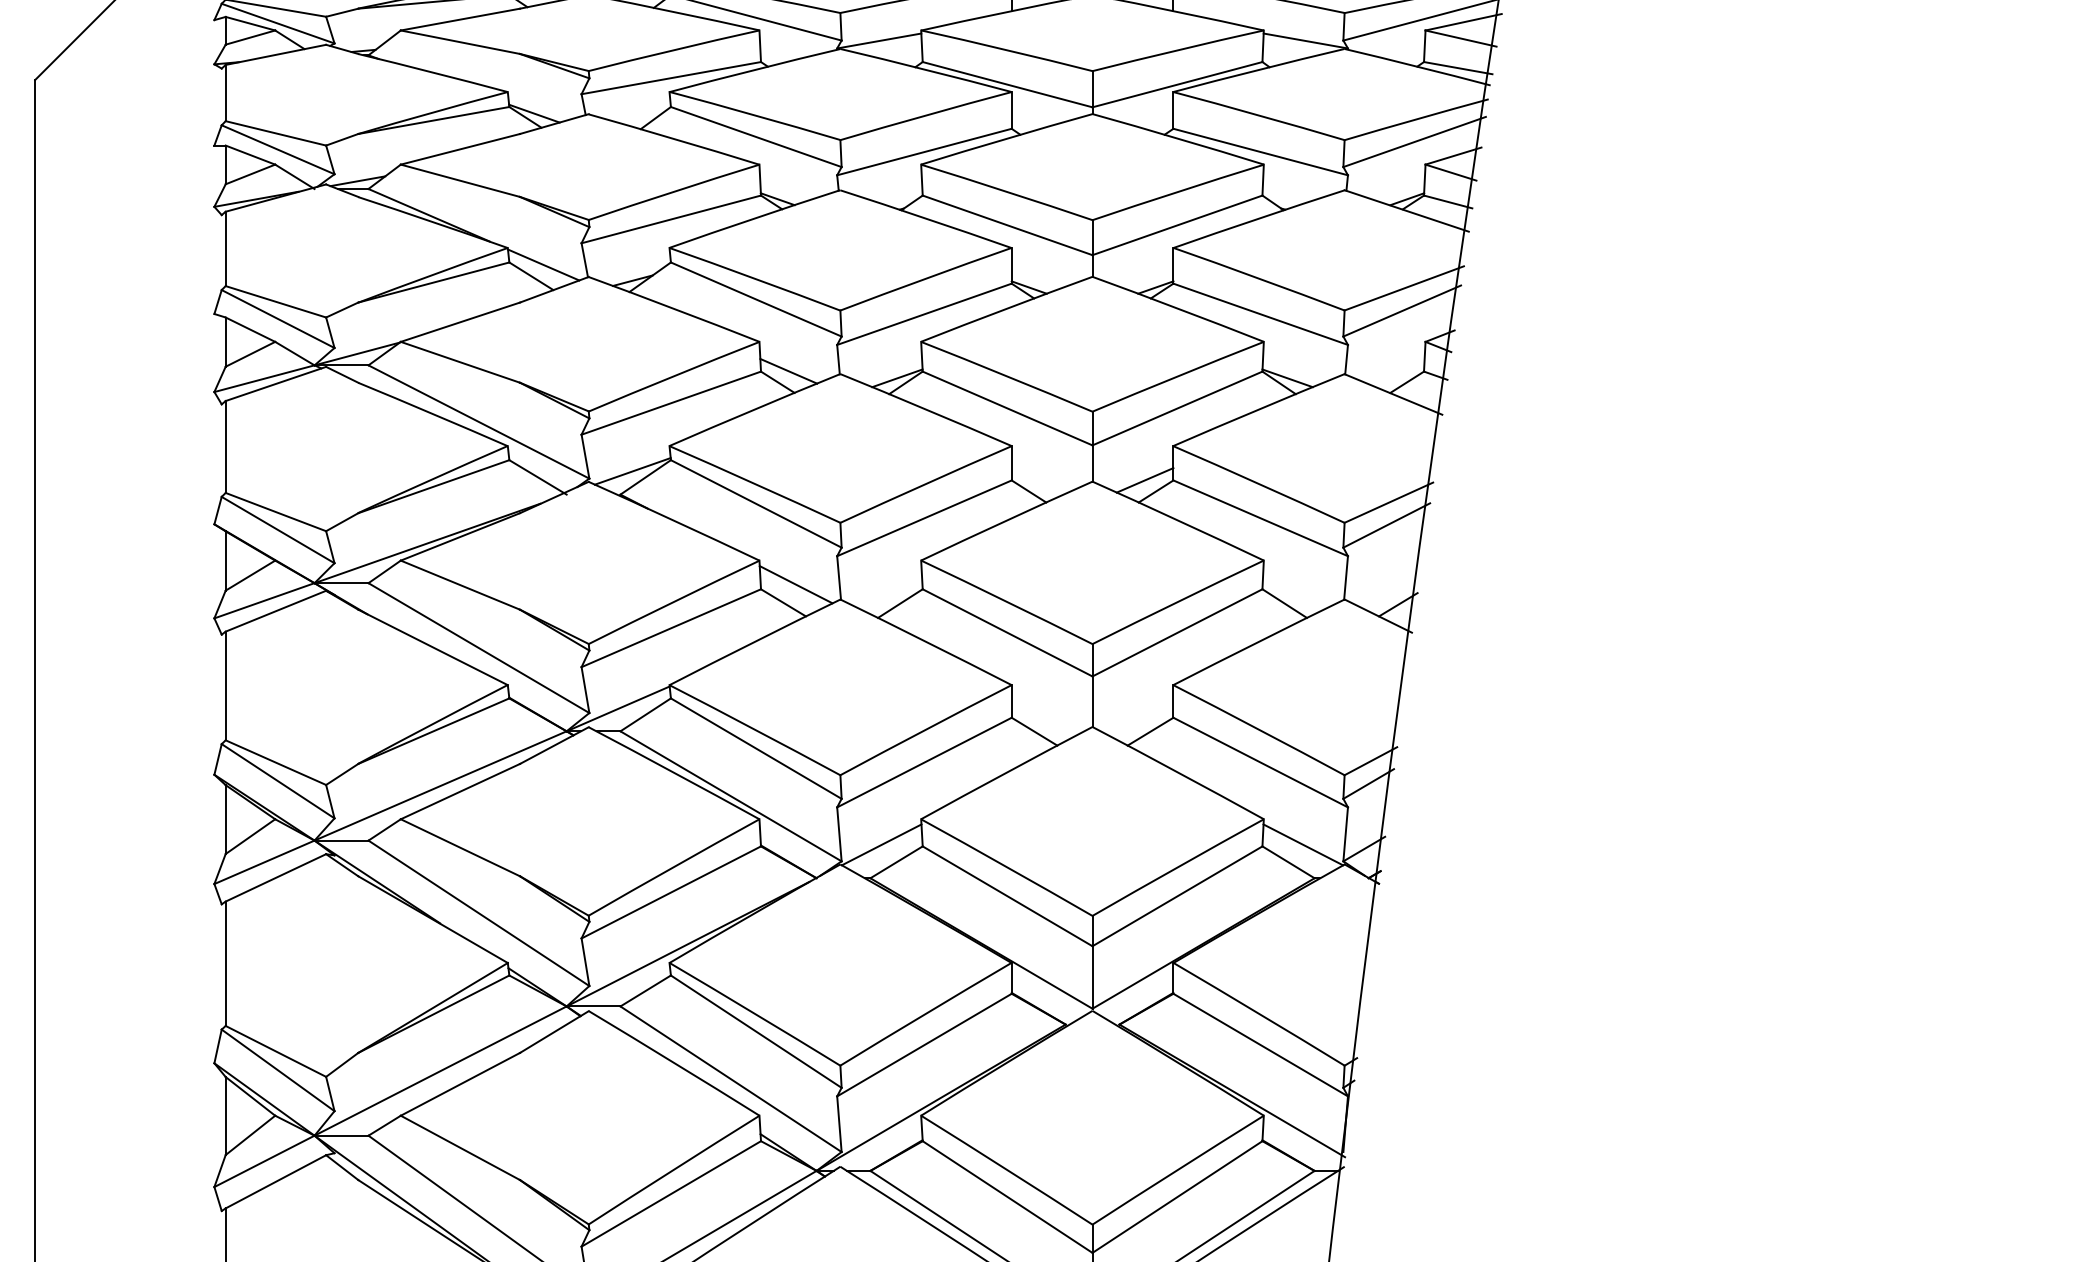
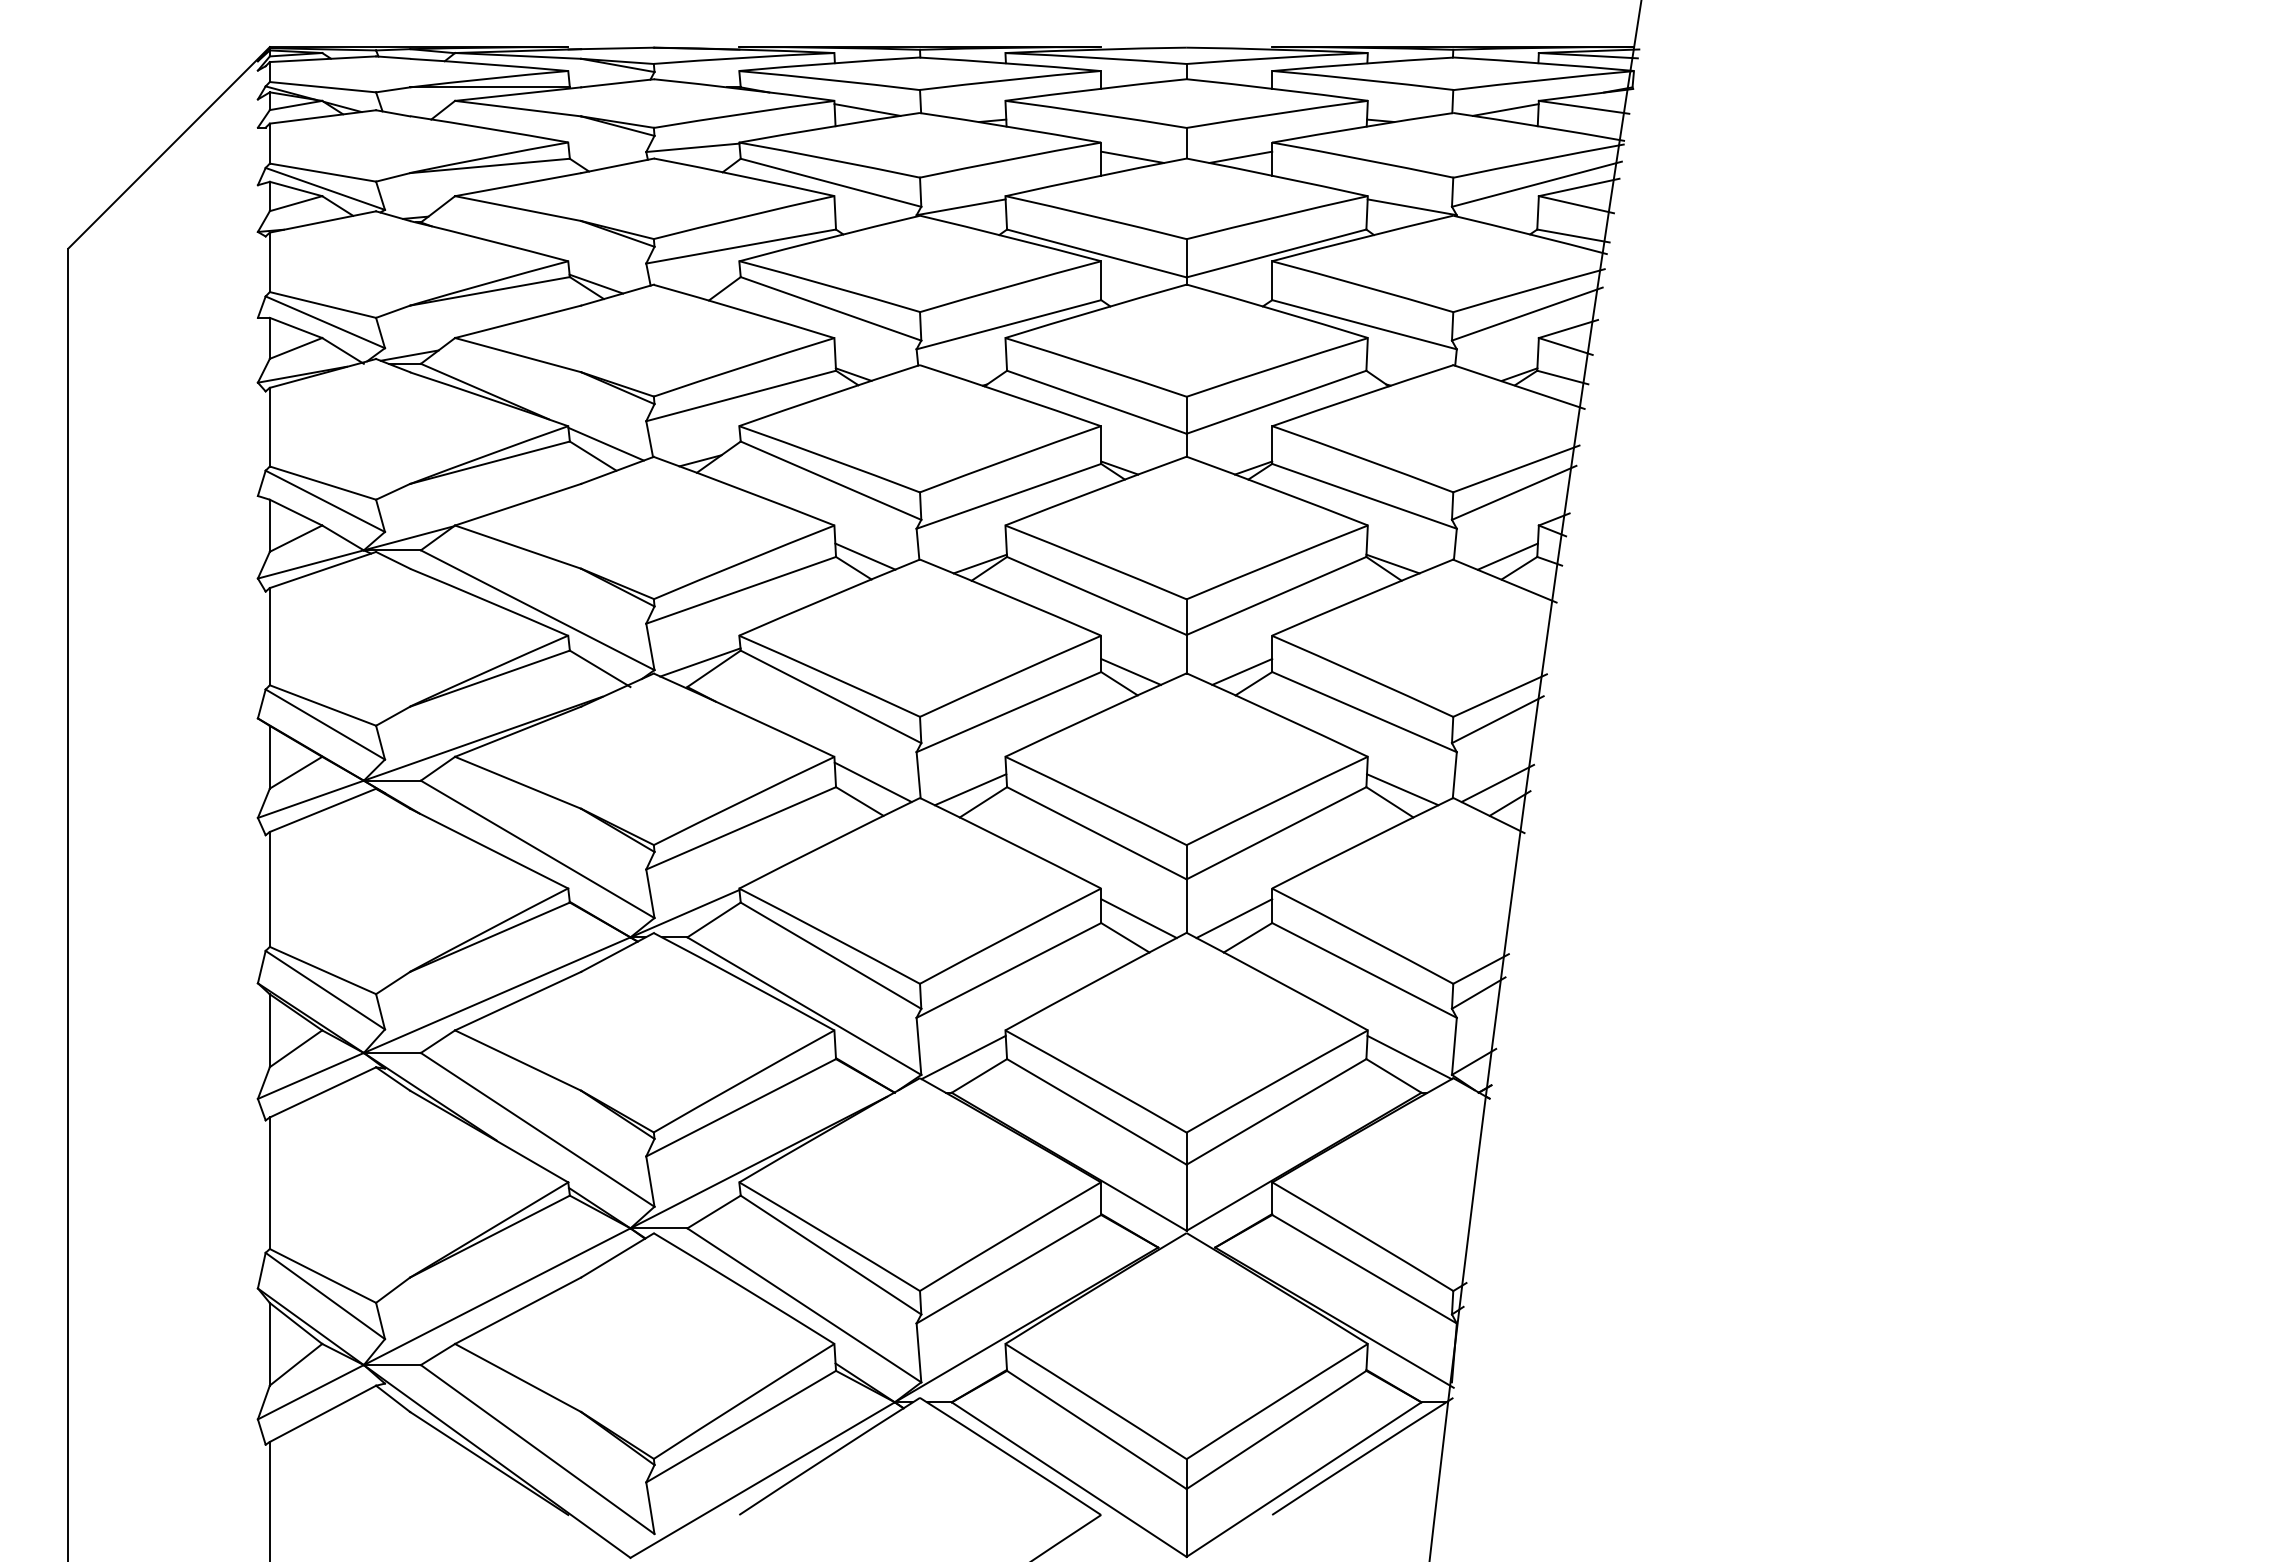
line: (1395, 371) -> (1507, 556), added
line: (1040, 479) -> (1131, 671), added
line: (1386, 584) -> (1497, 782), added
line: (888, 591) -> (970, 789), added
line: (1296, 591) -> (1402, 789), added
line: (1046, 713) -> (1138, 918), added
line: (1137, 713) -> (1234, 918), added

